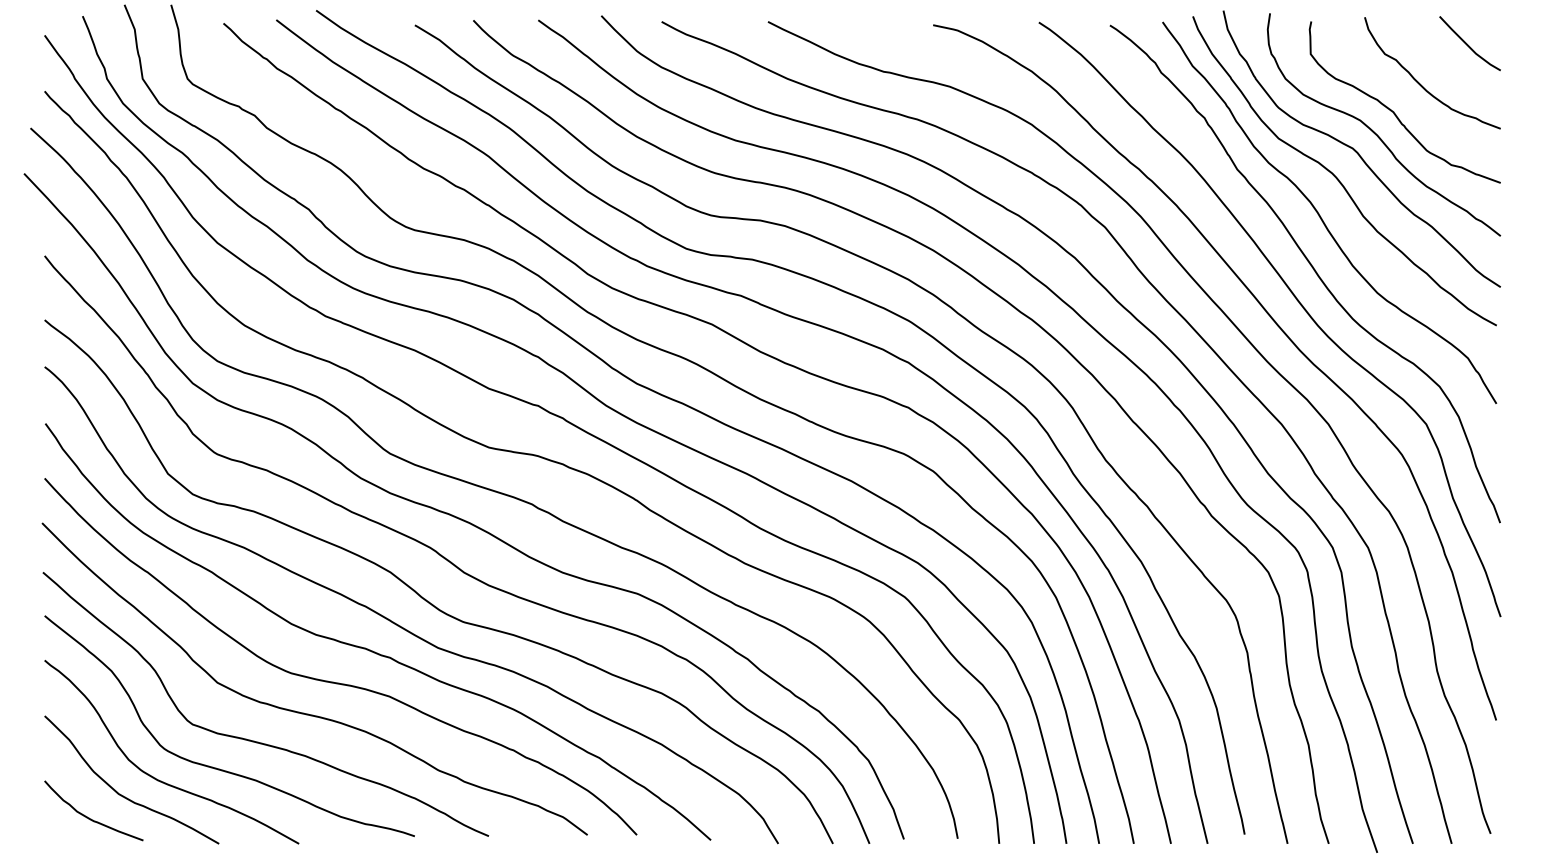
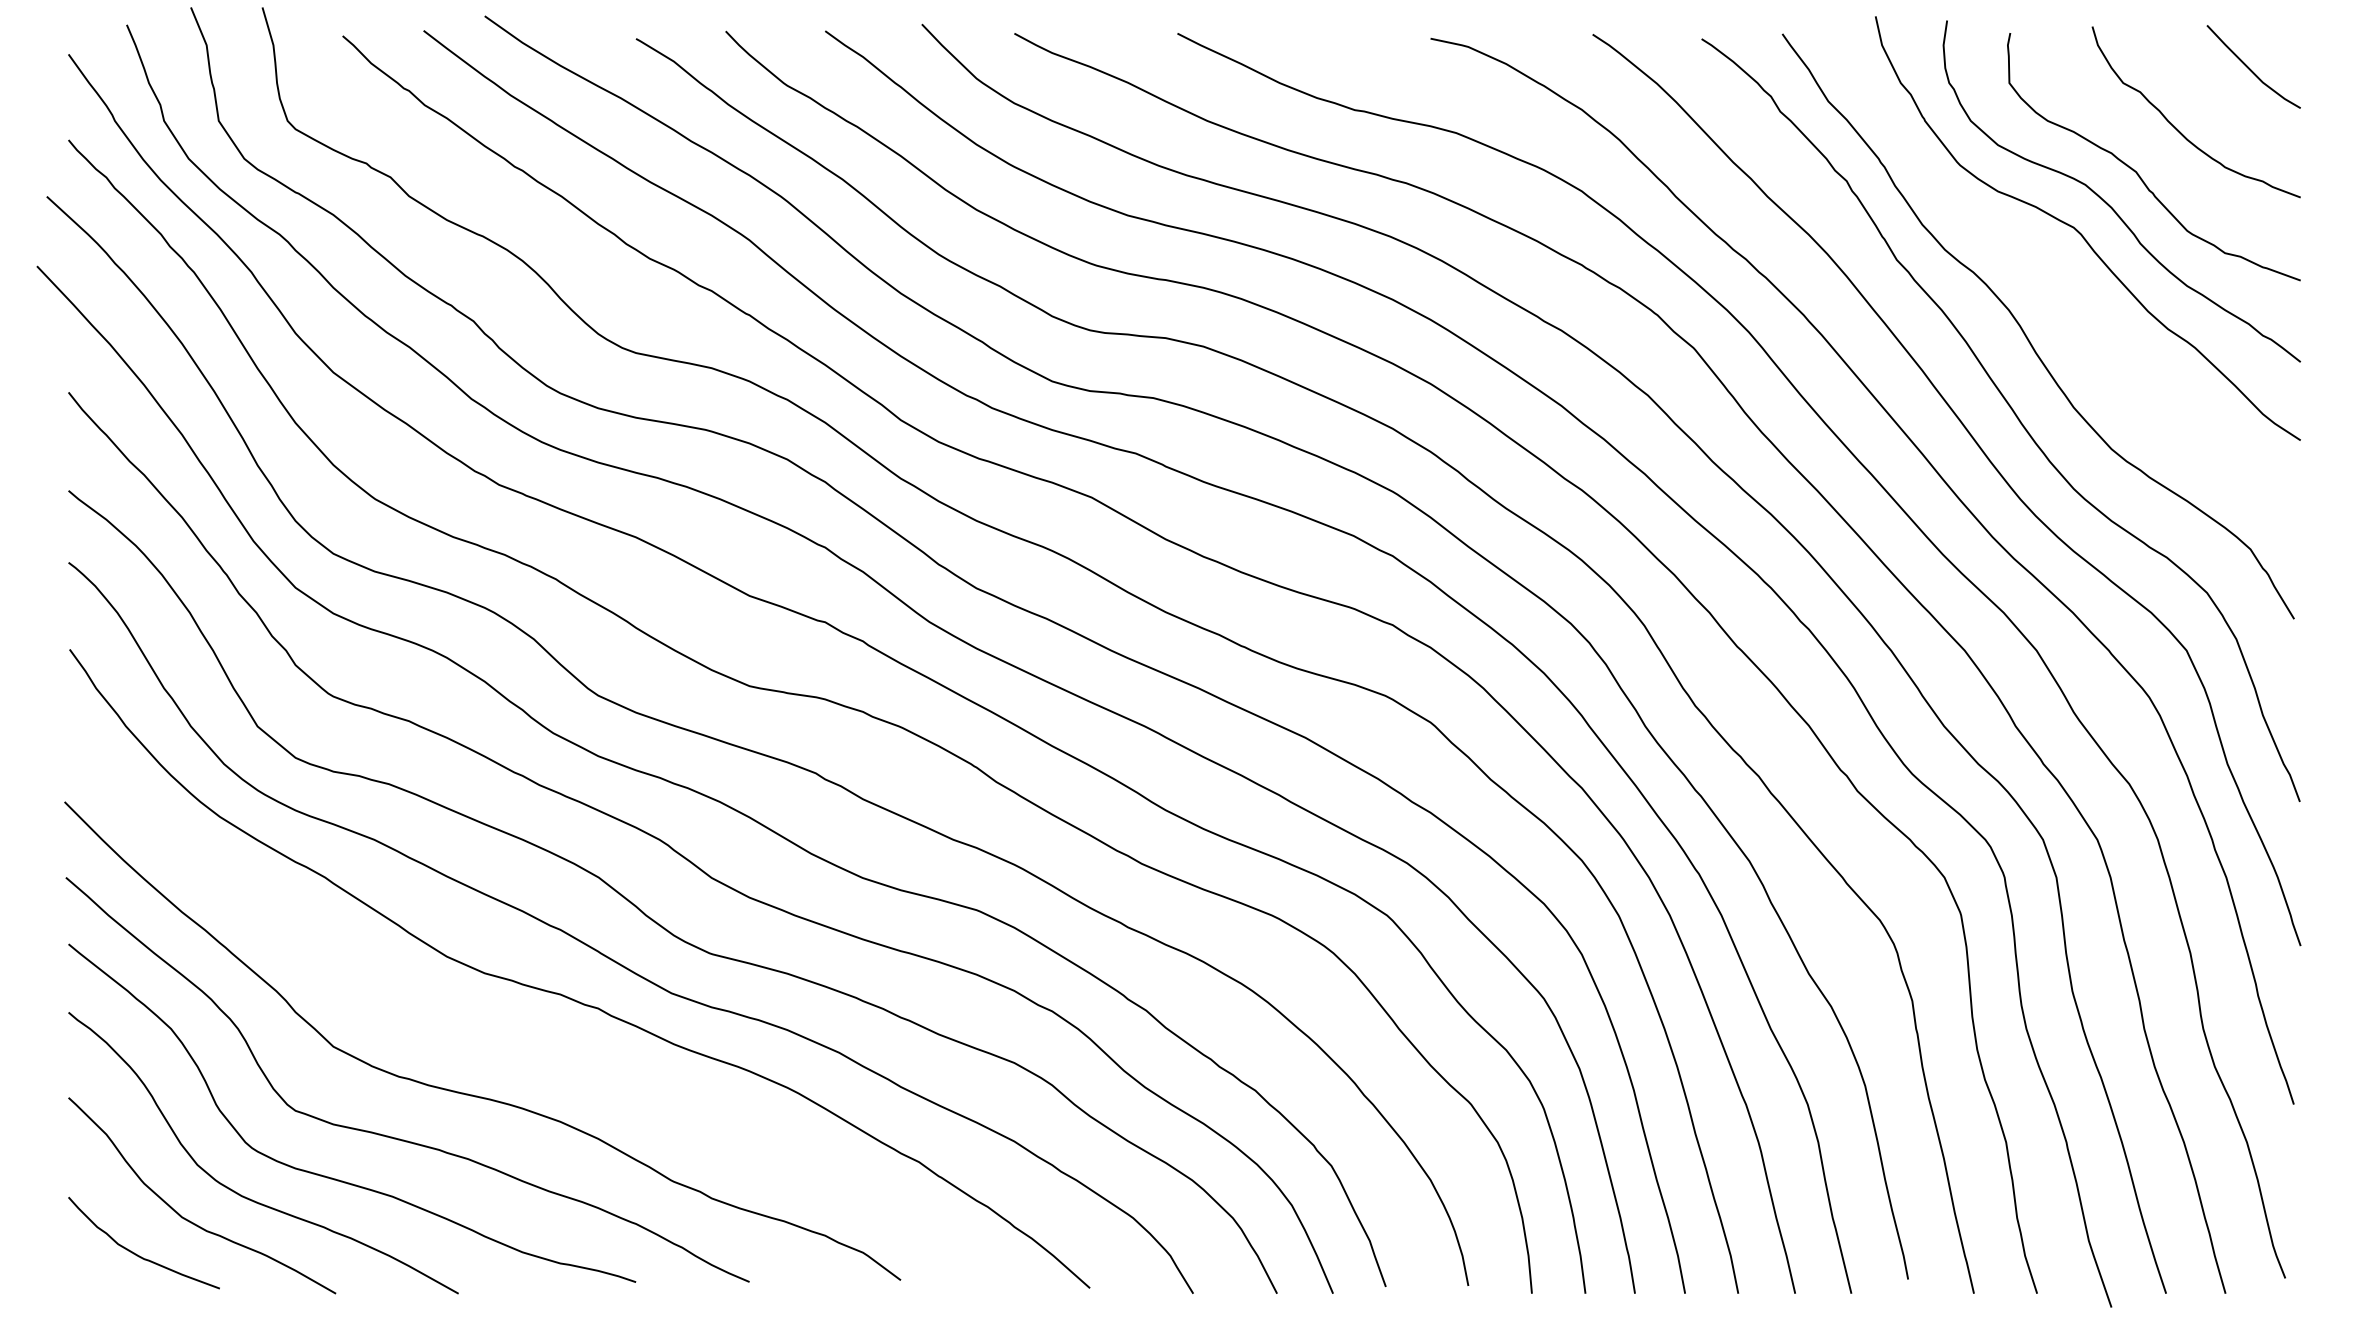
curve: (1337, 177) -> (2050, 272), removed
curve: (333, 681) -> (511, 1044), removed

